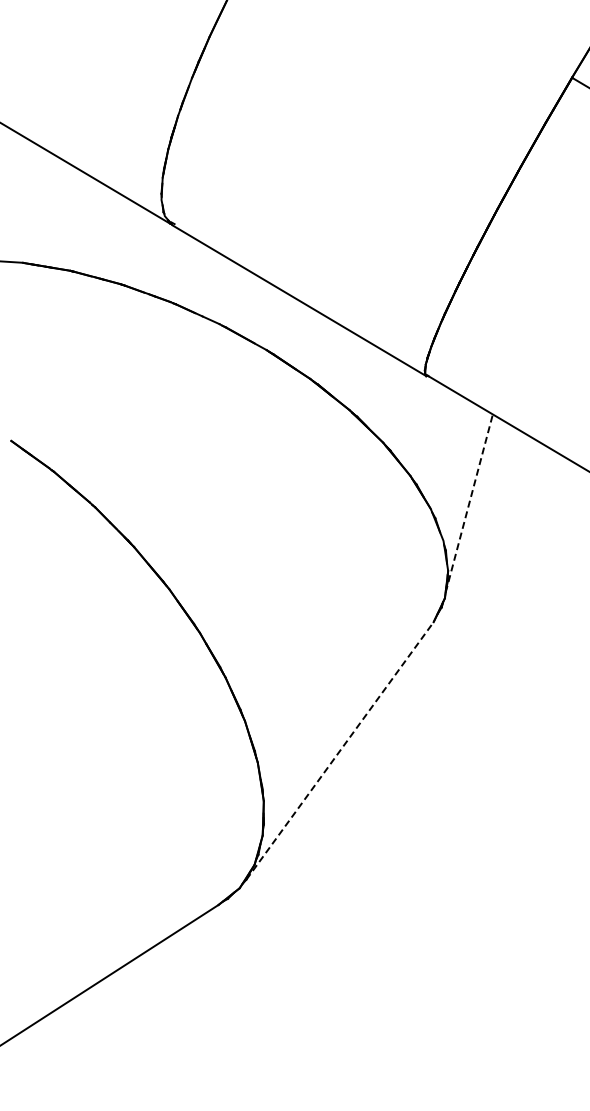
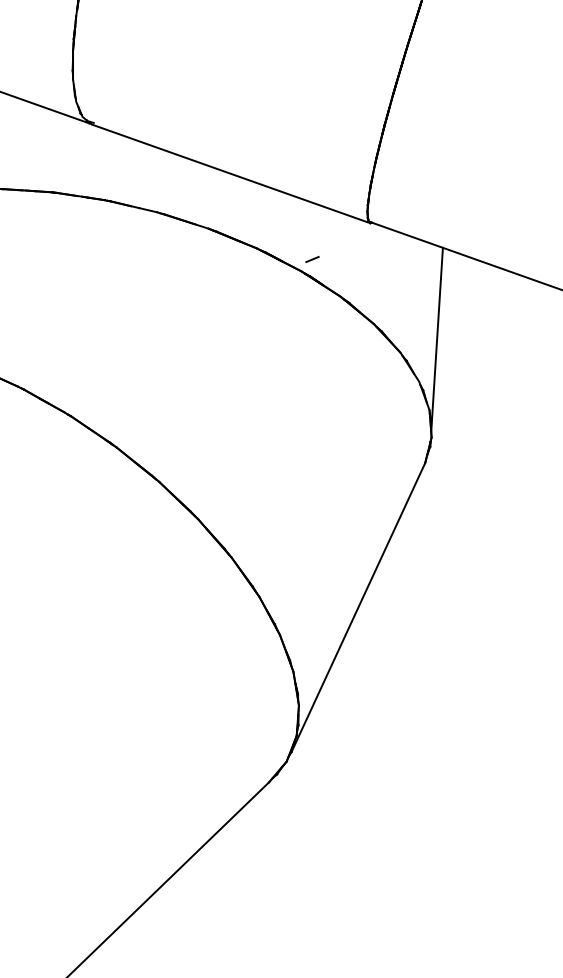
line: (362, 400) -> (312, 259), added
line: (469, 503) -> (437, 339), dashed -> solid
line: (340, 750) -> (358, 607), dashed -> solid

